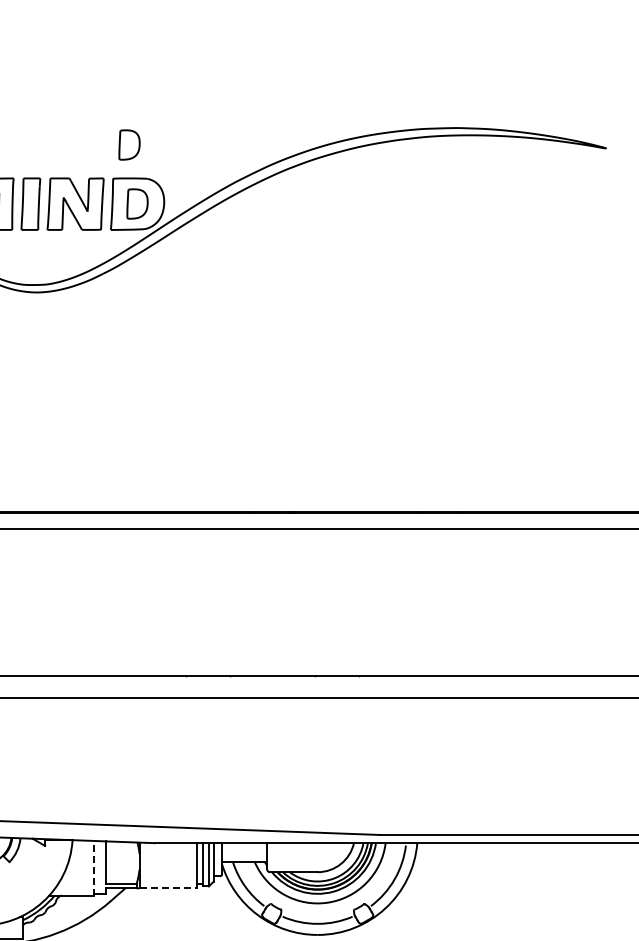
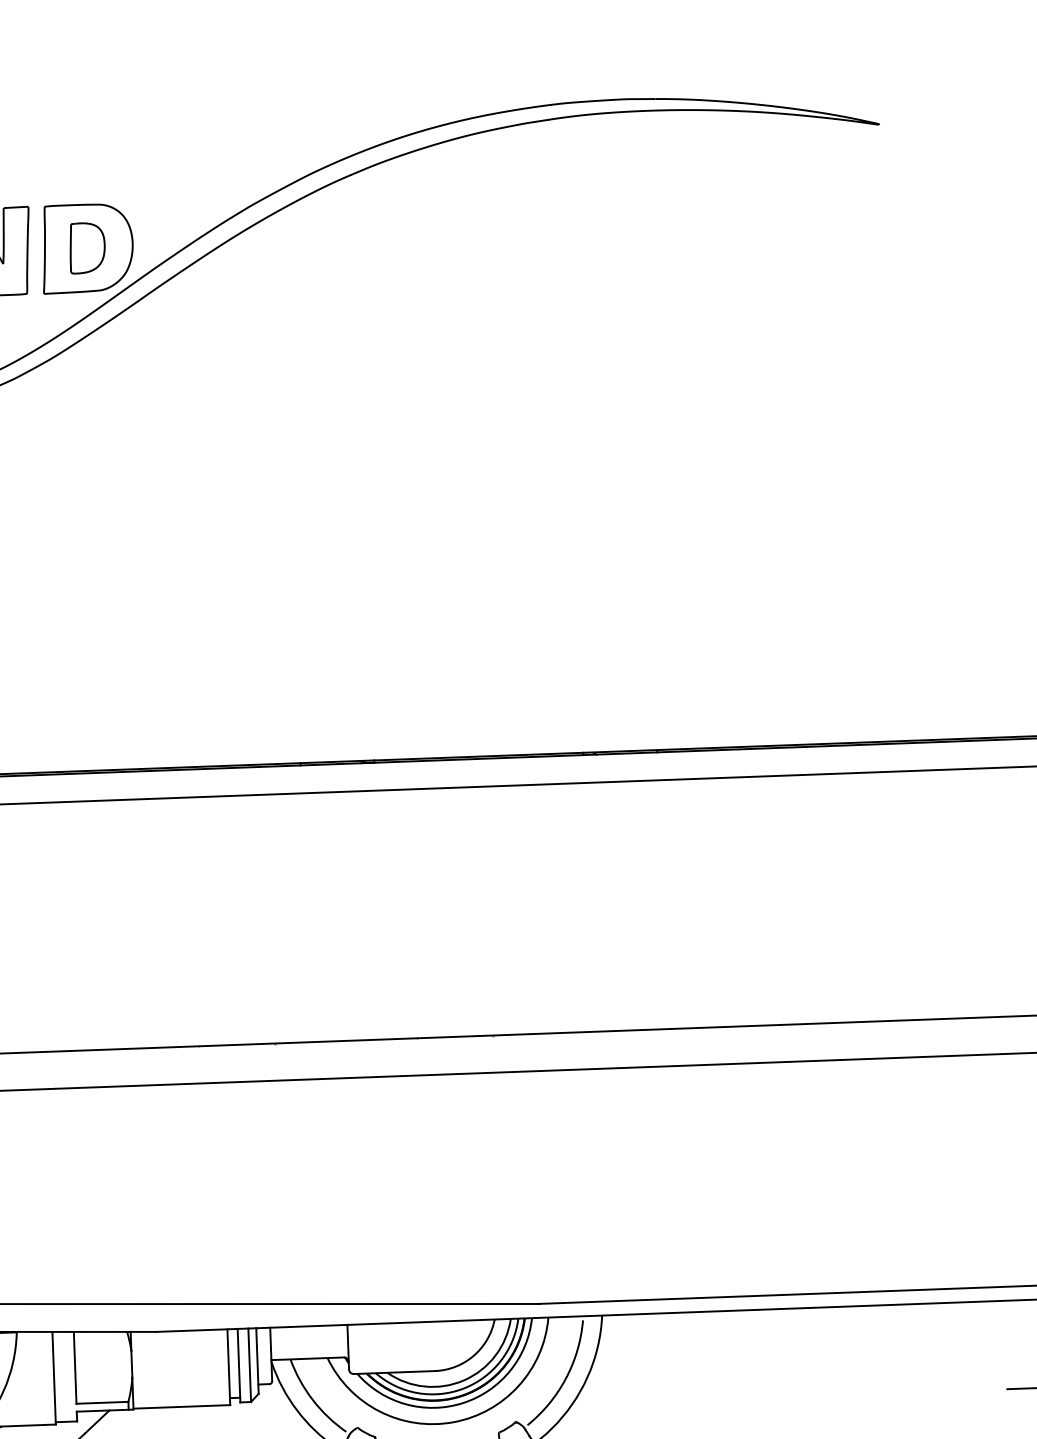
part: (129, 144) -> (70, 147), removed
line: (93, 867) -> (54, 1377), dashed -> solid
line: (168, 887) -> (182, 1406), dashed -> solid

